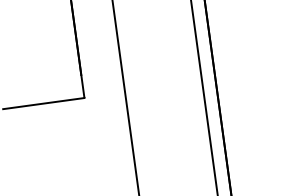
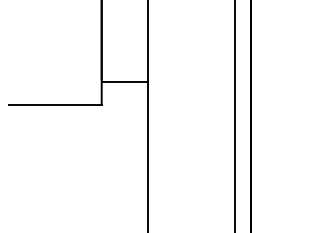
line: (101, 75) -> (124, 82), added

